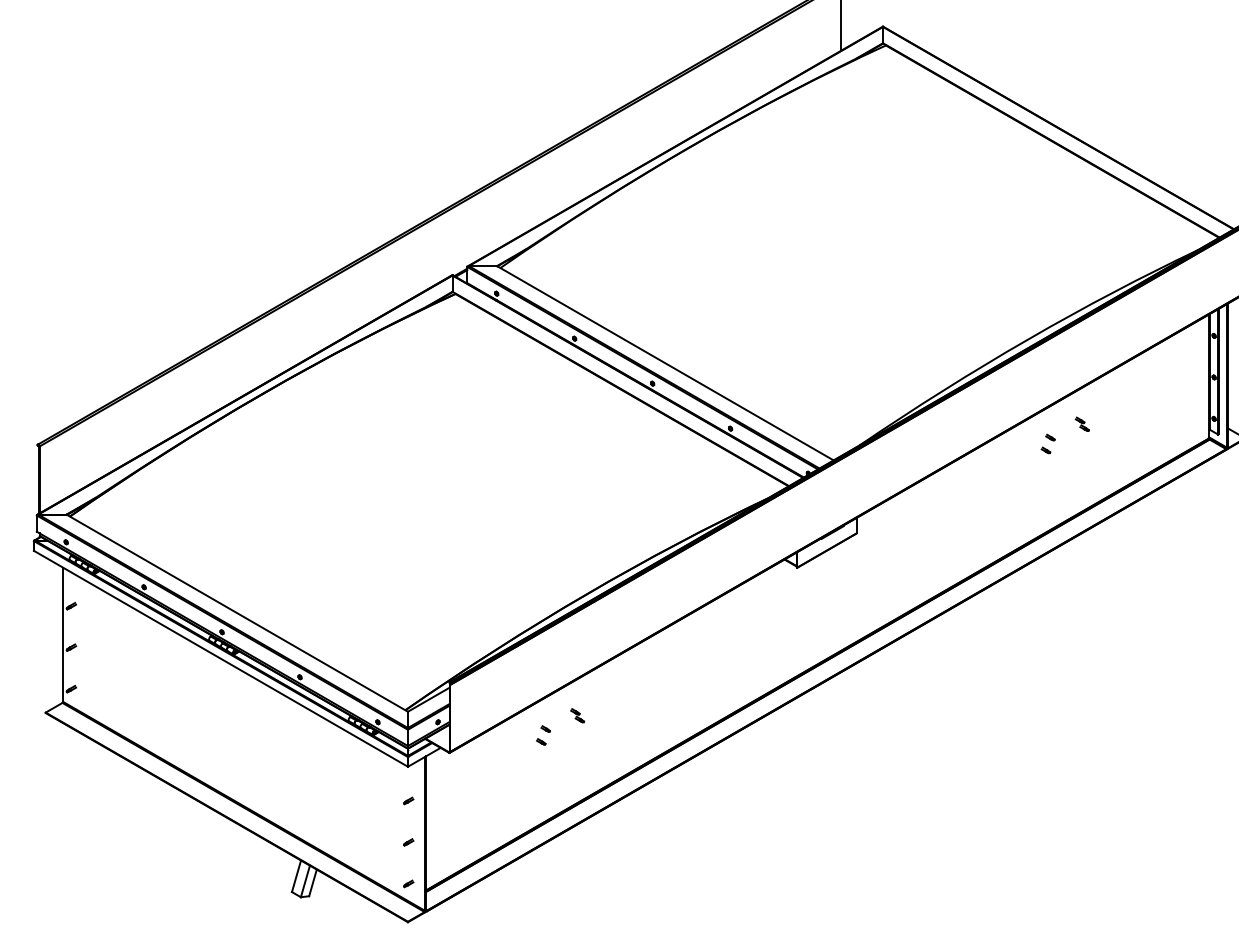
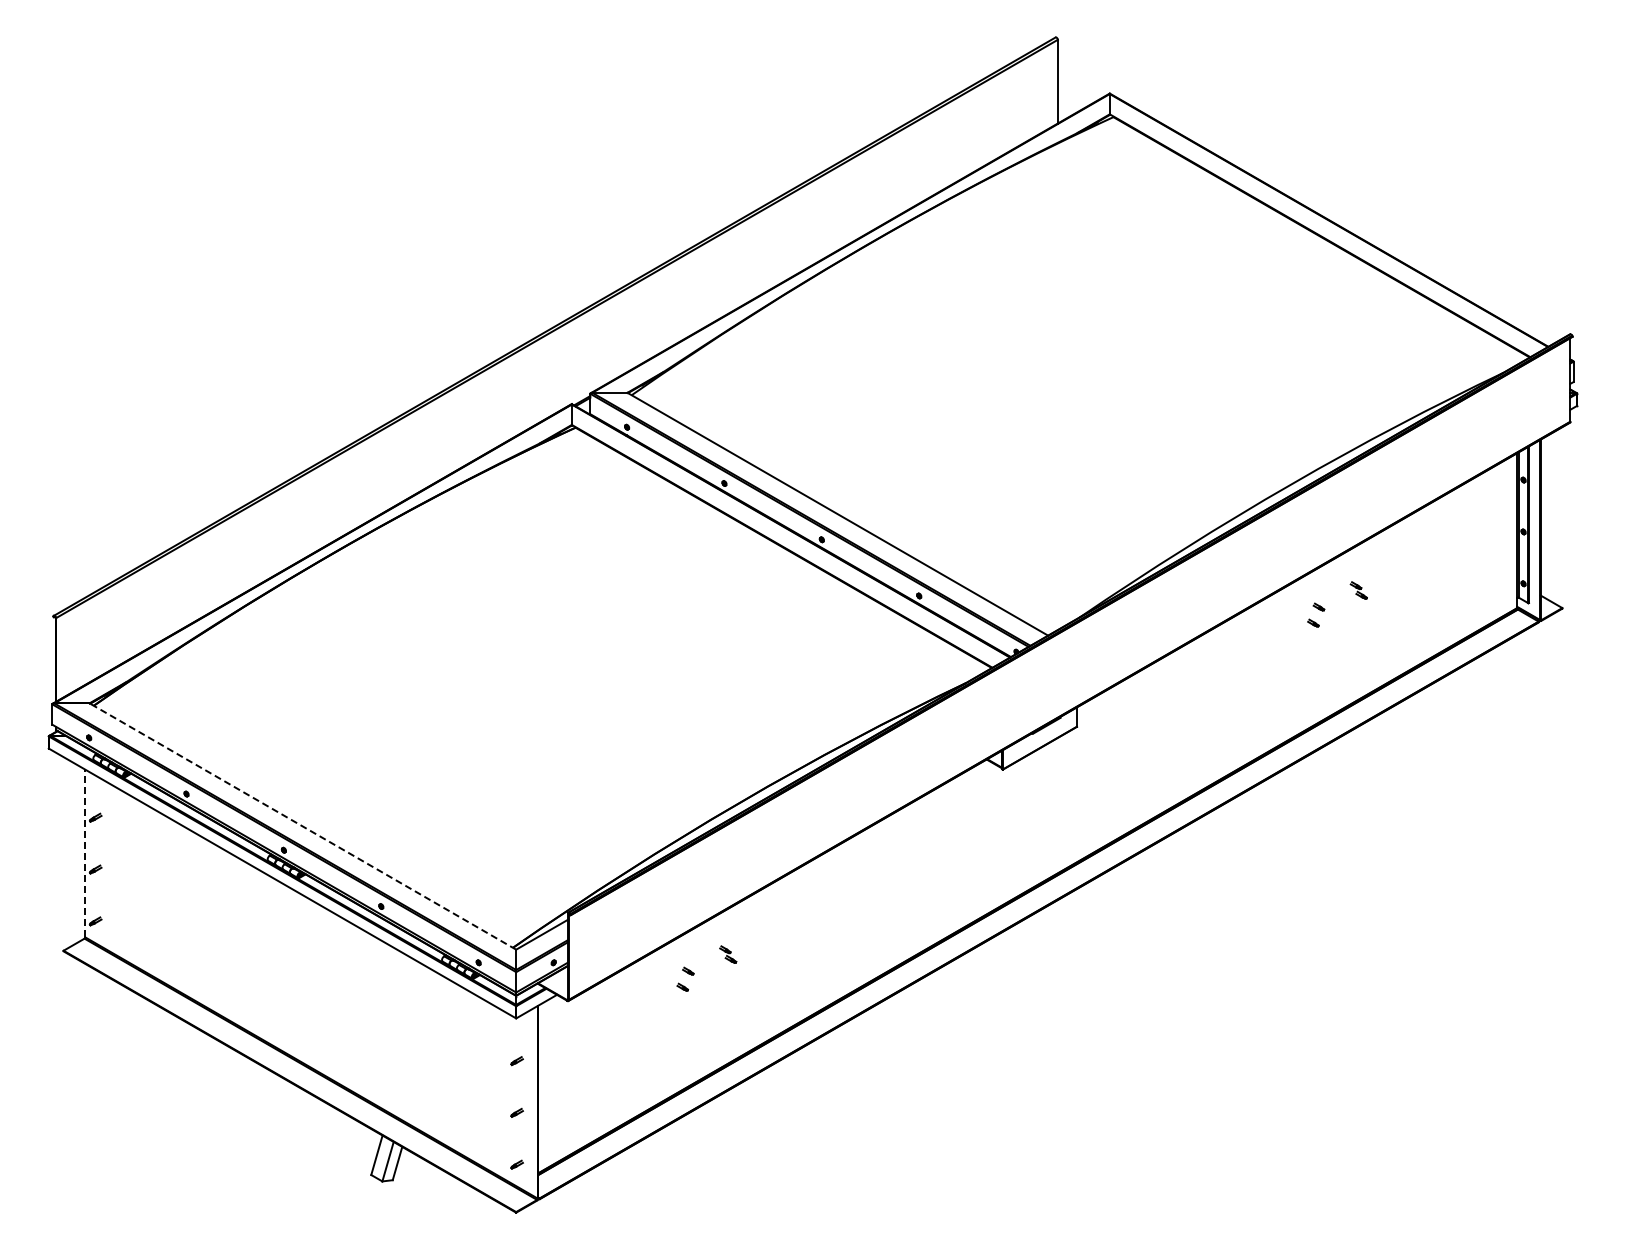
line: (236, 613) -> (302, 826), solid -> dashed
line: (63, 634) -> (85, 853), solid -> dashed

